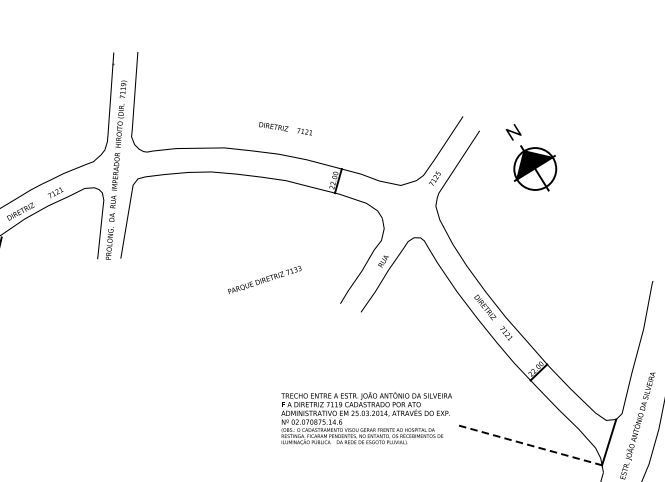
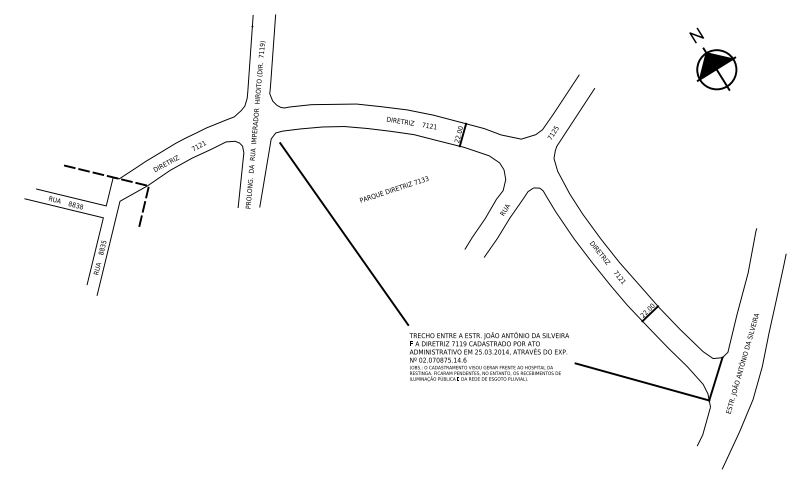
text: (285, 129) -> (411, 123), moved
part: (531, 156) -> (713, 58), moved
text: (264, 280) -> (393, 189), moved
line: (211, 286) -> (344, 233), added
line: (530, 446) -> (642, 382), dashed -> solid

